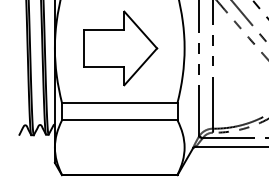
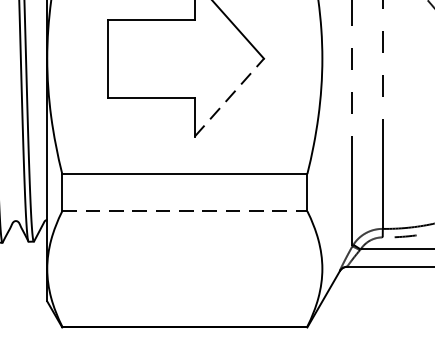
line: (140, 66) -> (228, 96), solid -> dashed
line: (119, 120) -> (184, 211), solid -> dashed

